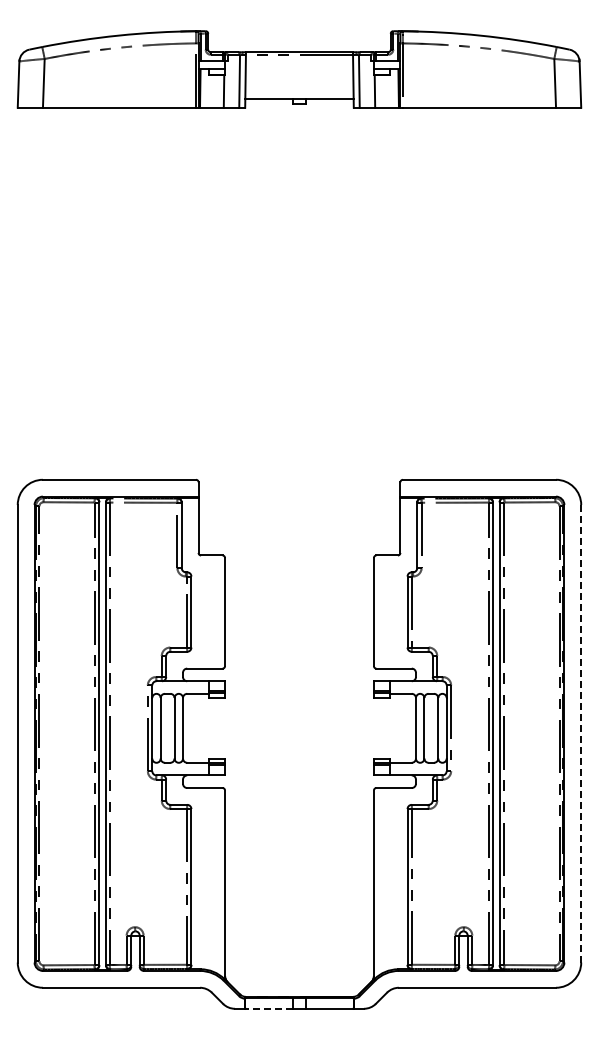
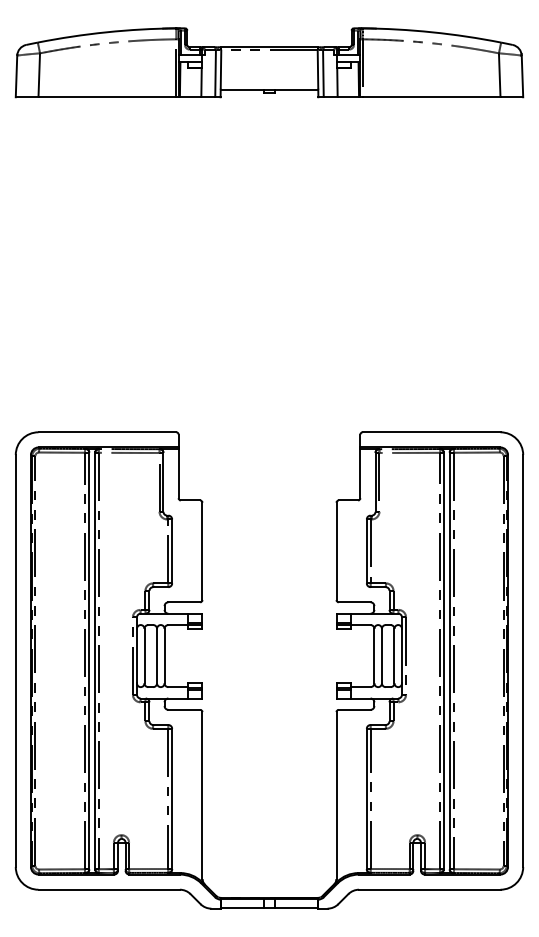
line: (581, 733) -> (523, 660), dashed -> solid
line: (269, 1008) -> (242, 908), dashed -> solid

